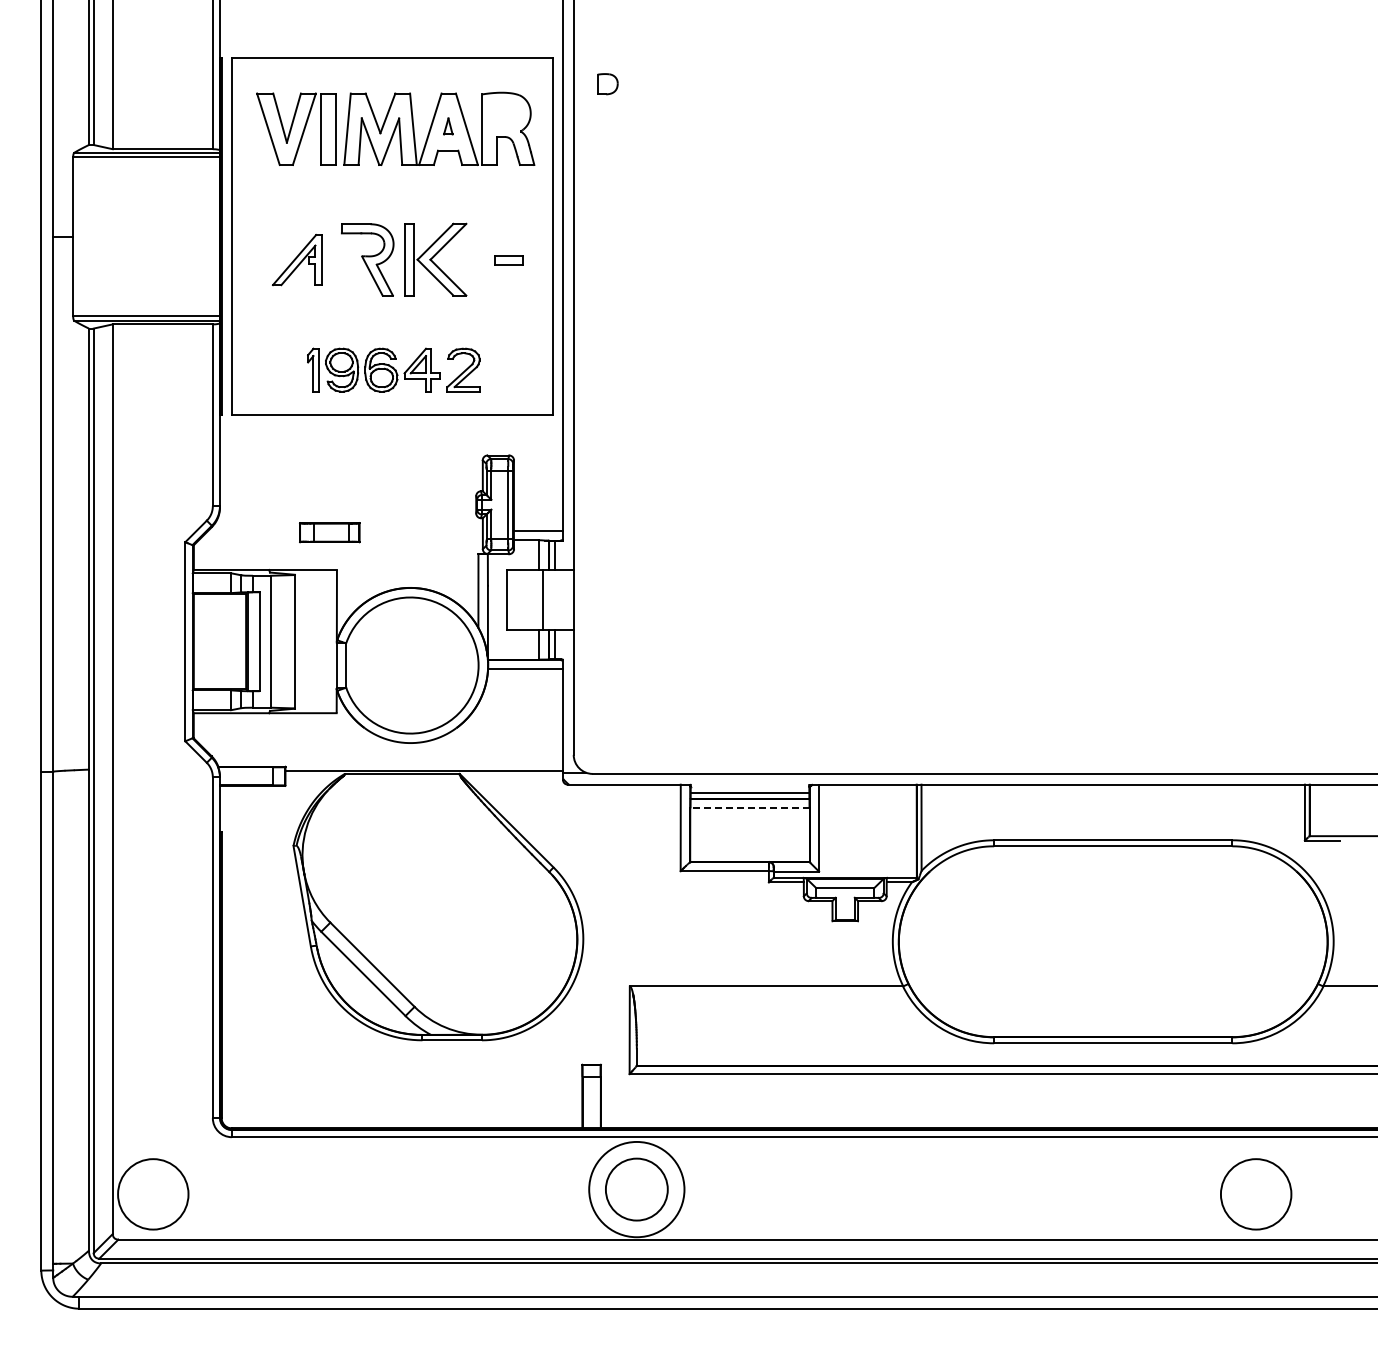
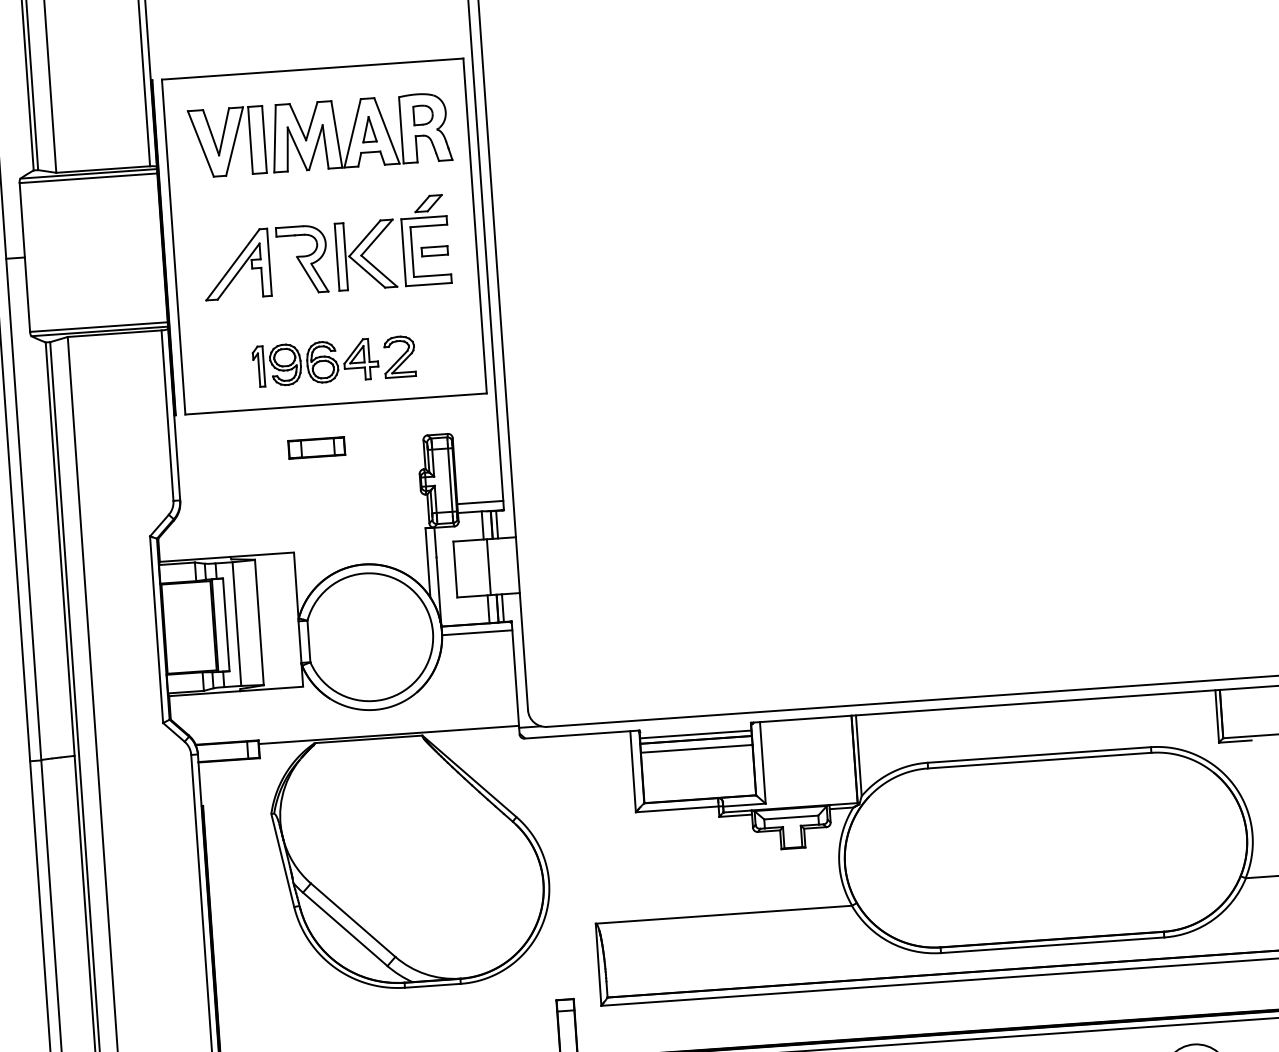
part: (607, 84) -> (423, 115), moved
part: (448, 126) -> (369, 129), size x1.67
part: (500, 233) -> (425, 226), added
part: (296, 259) -> (235, 264), size x1.43
part: (329, 532) -> (316, 447), moved
line: (749, 808) -> (696, 749), dashed -> solid

